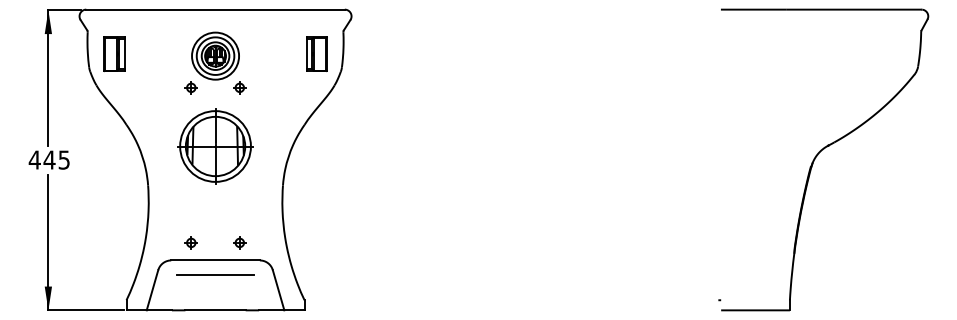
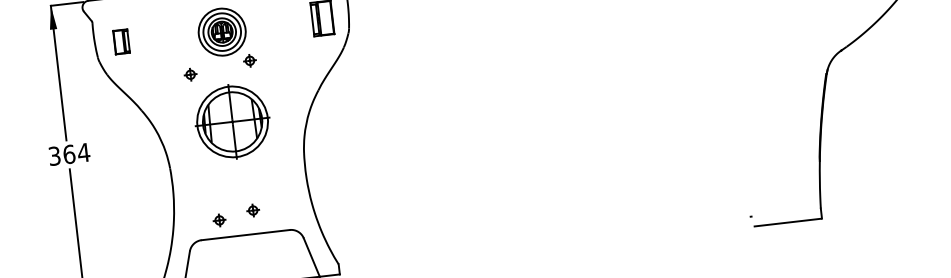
part: (114, 54) -> (121, 42), size x0.7
part: (190, 87) -> (189, 74), moved
text: (49, 159) -> (69, 153), 445 -> 364
part: (239, 242) -> (252, 210), moved
line: (215, 275) -> (247, 250), removed

